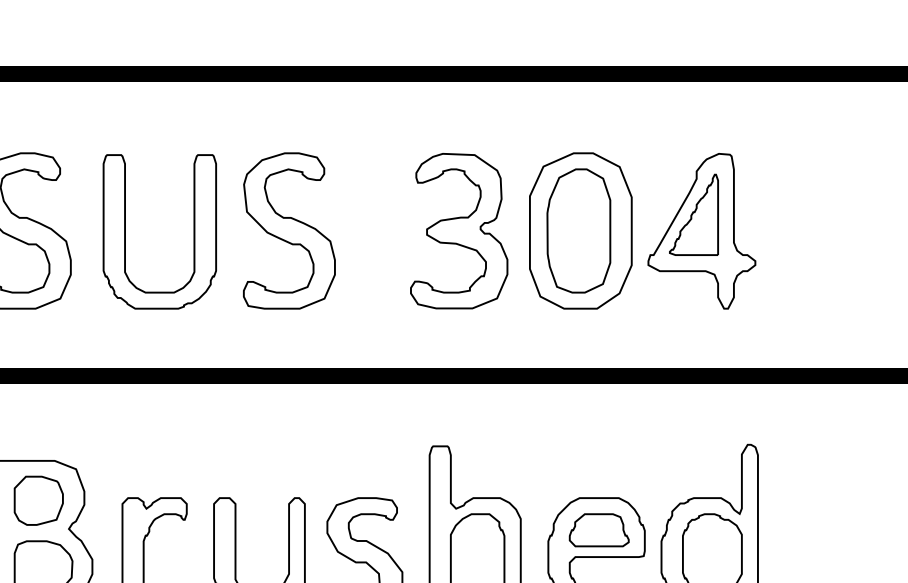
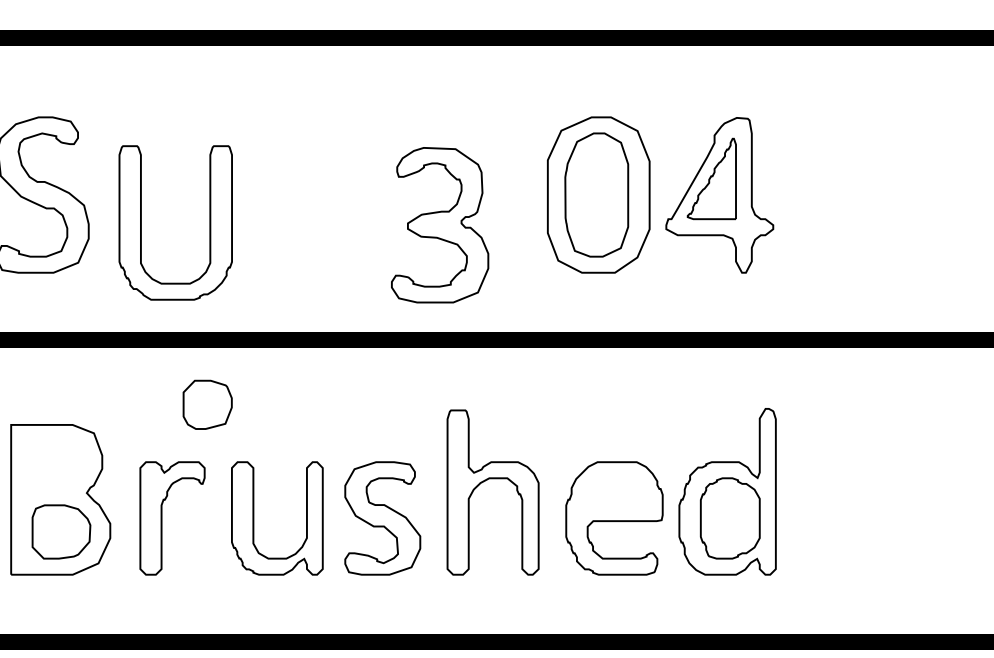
part: (288, 230) -> (306, 194), removed
part: (125, 231) -> (141, 222), moved
part: (459, 231) -> (440, 225), moved
part: (38, 500) -> (207, 404), moved
part: (598, 530) -> (616, 494), removed

